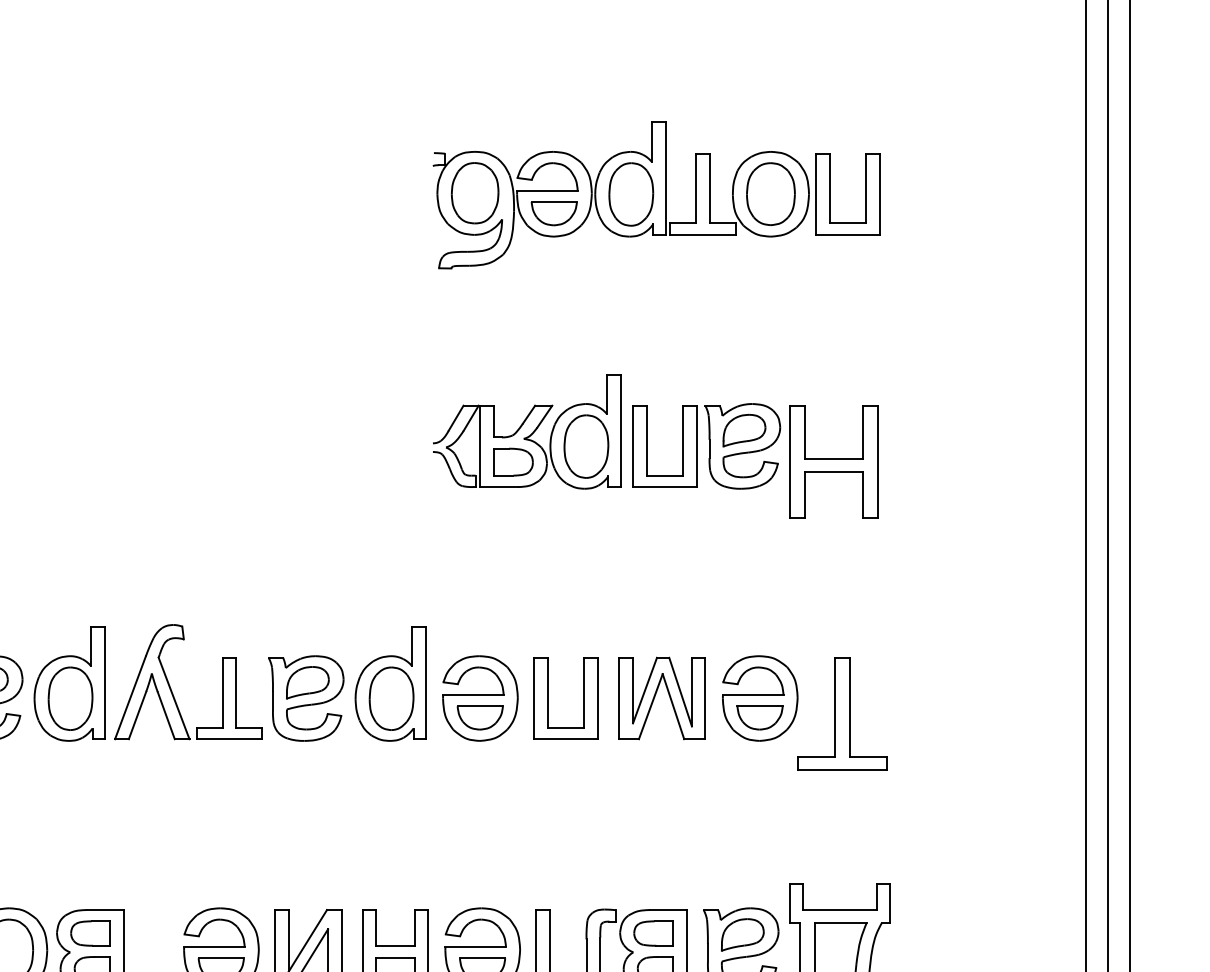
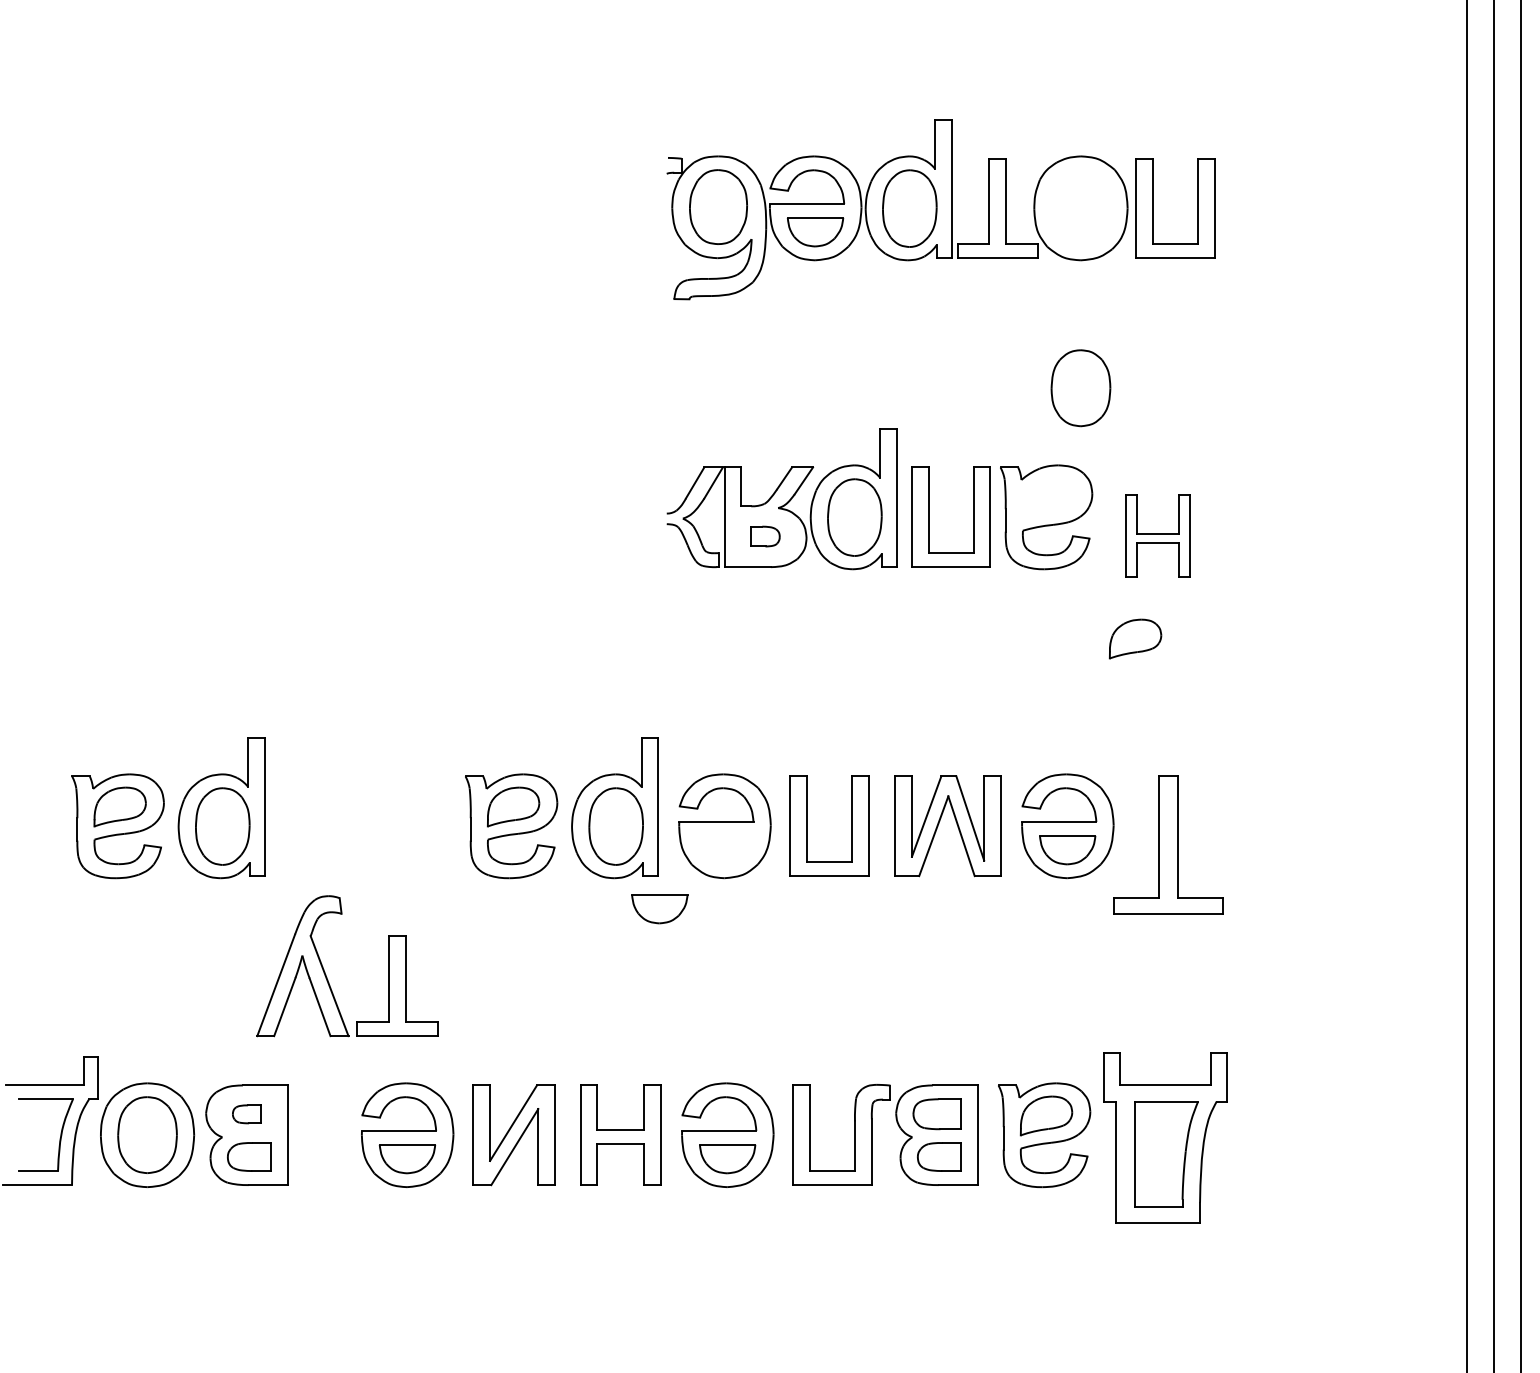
part: (770, 194) -> (1080, 388), moved
part: (744, 430) -> (1135, 638), moved
part: (833, 461) -> (1157, 535), size x0.6
part: (513, 462) -> (765, 536), size x0.6
part: (171, 688) -> (326, 974), moved
part: (480, 718) -> (659, 909), moved
part: (89, 933) -> (246, 1114), size x0.6

